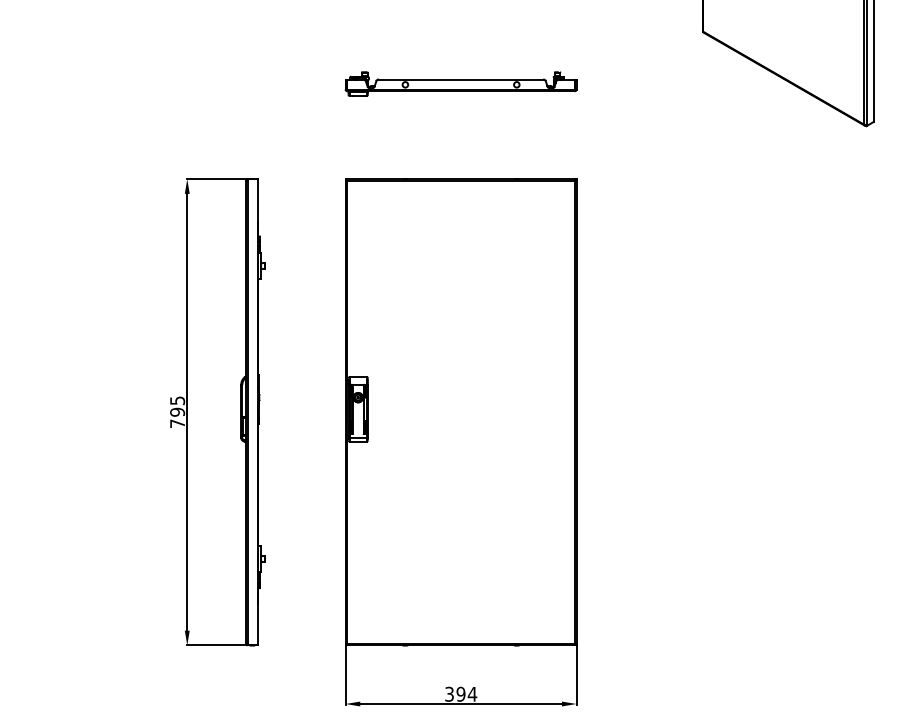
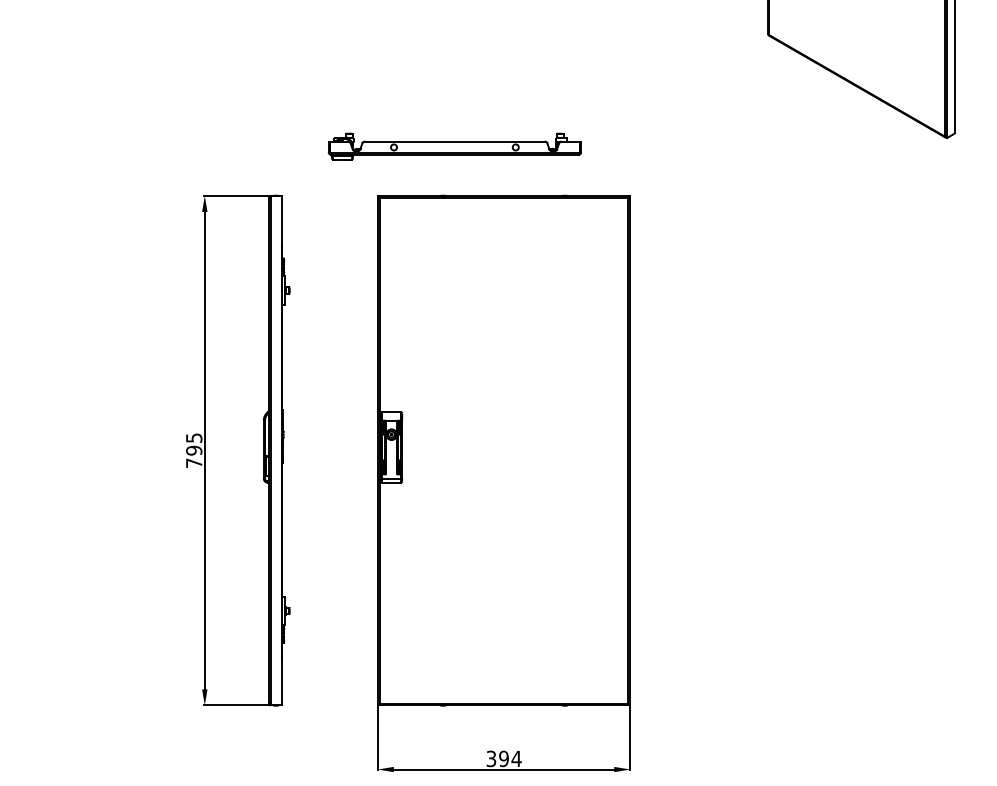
part: (460, 83) -> (454, 146), moved

